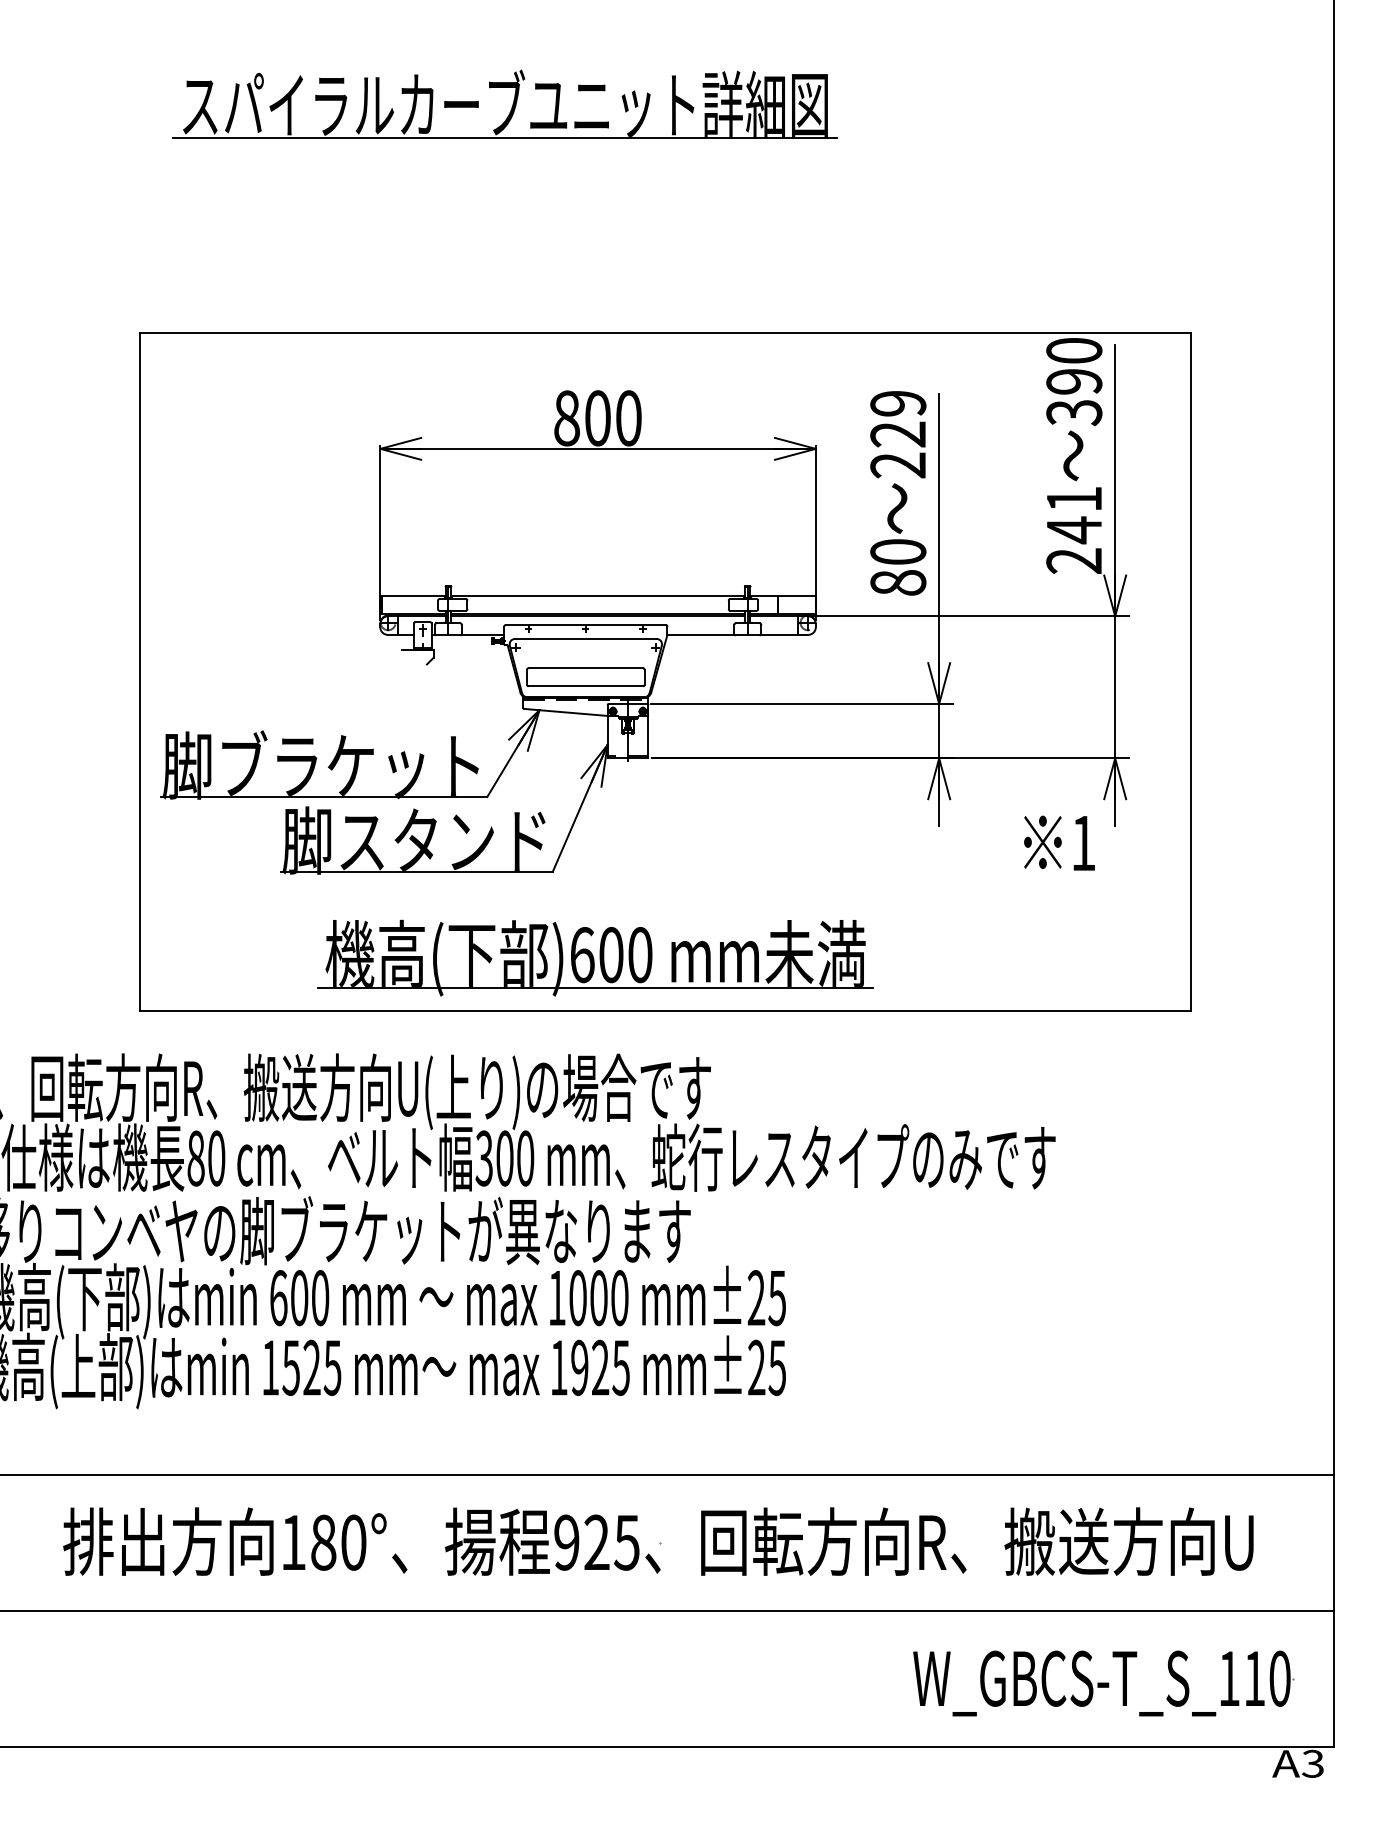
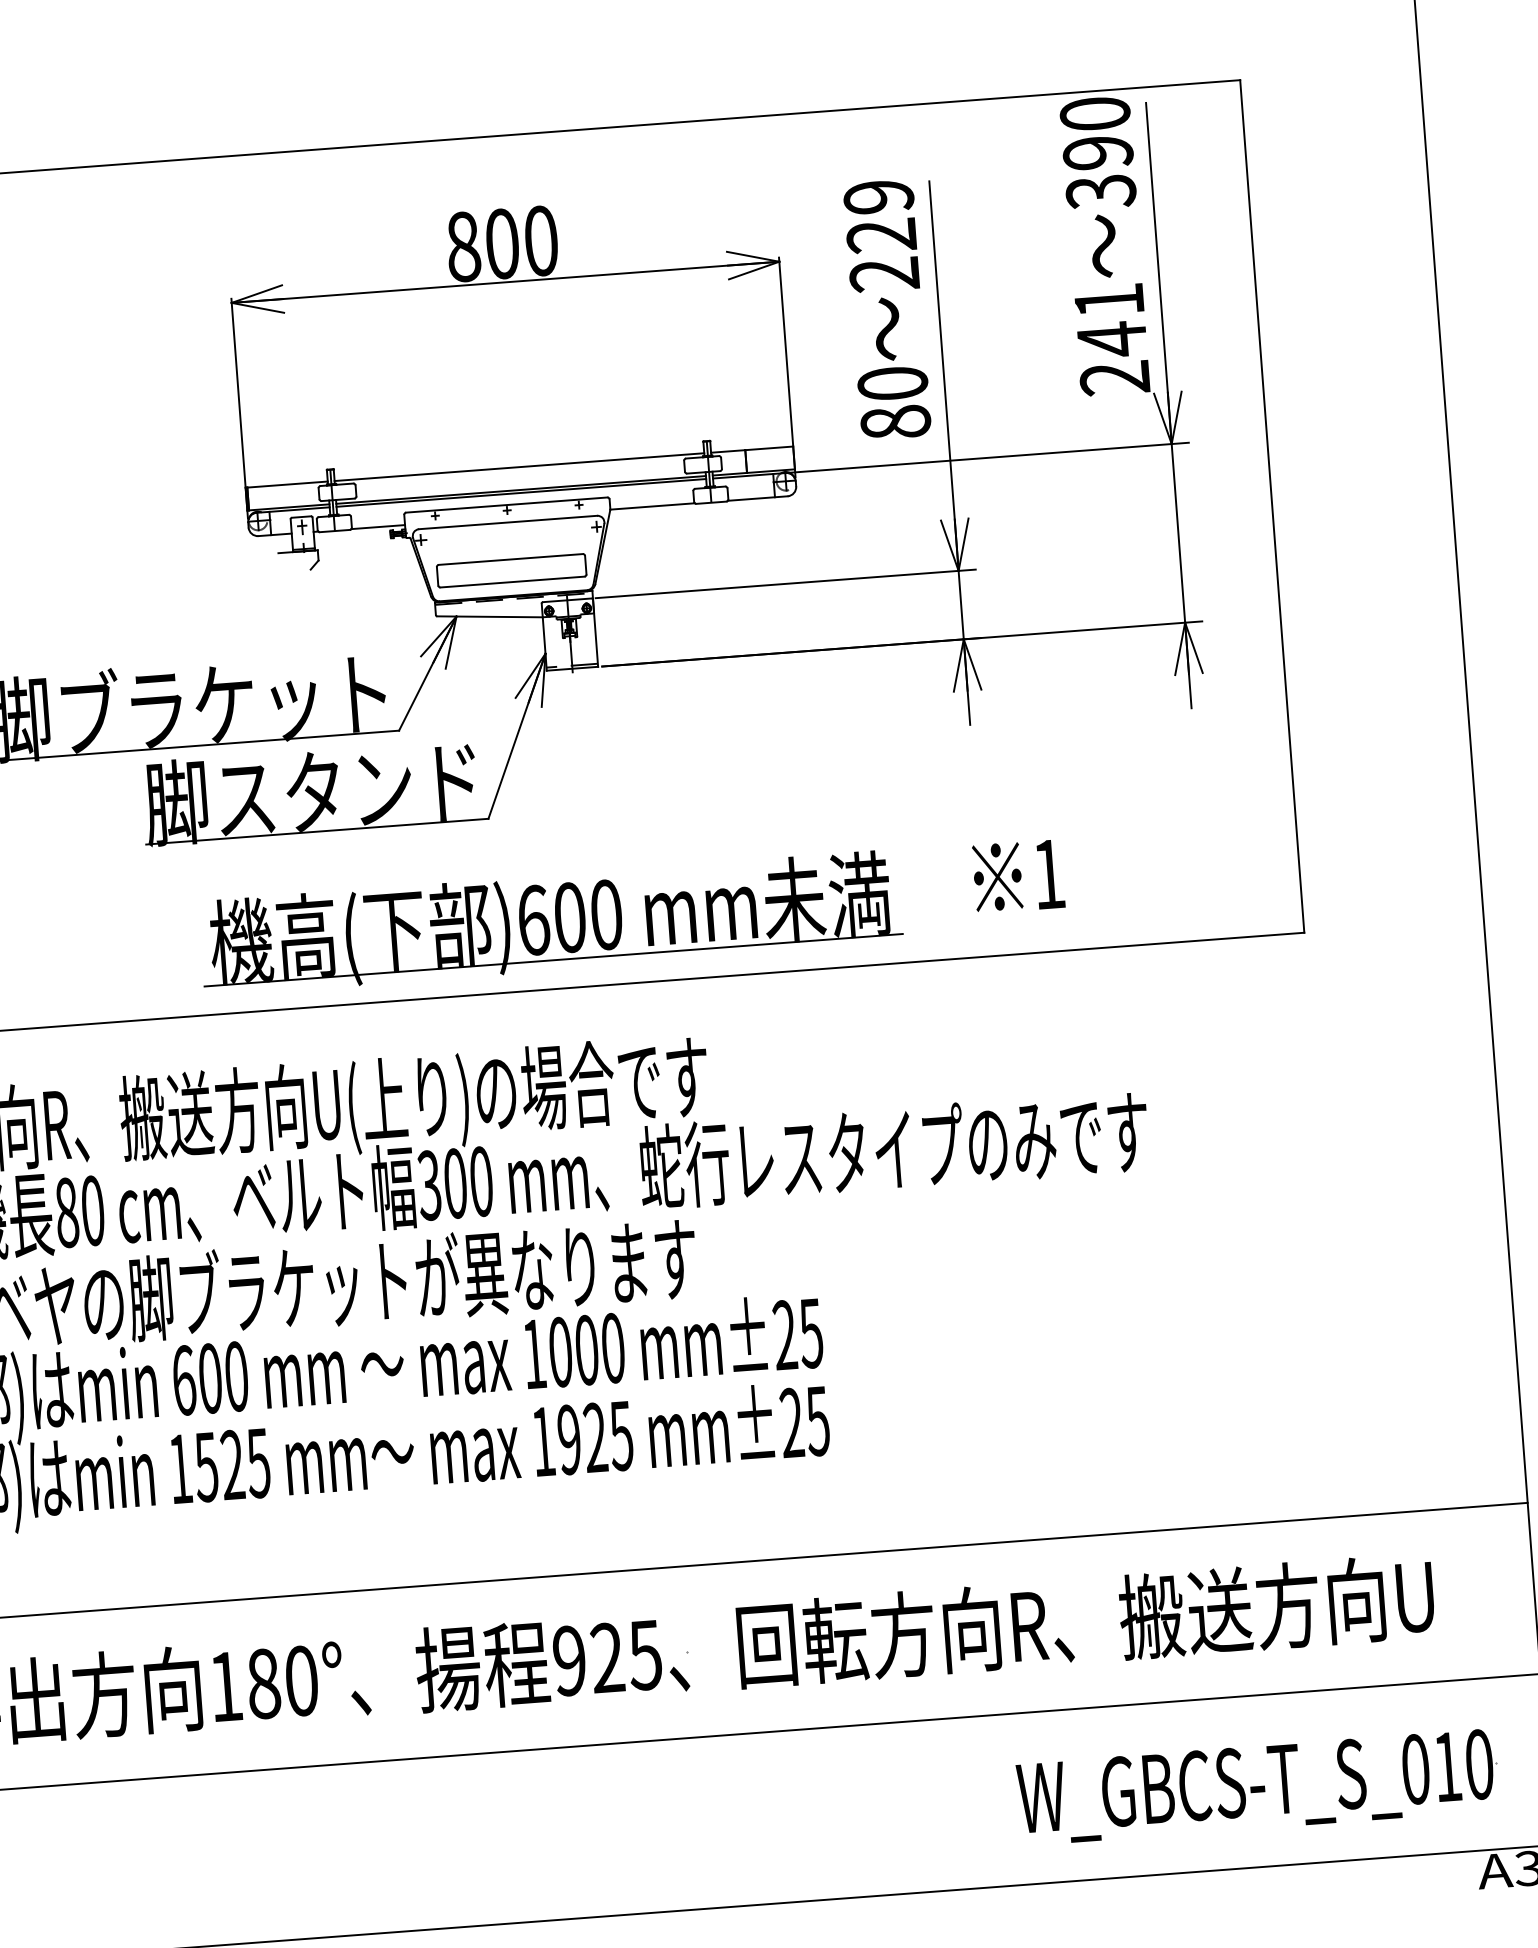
text: (1059, 842) -> (1018, 875), moved
text: (1229, 1678) -> (1415, 1769), W_GBCS-T_S_110 -> W_GBCS-T_S_010

